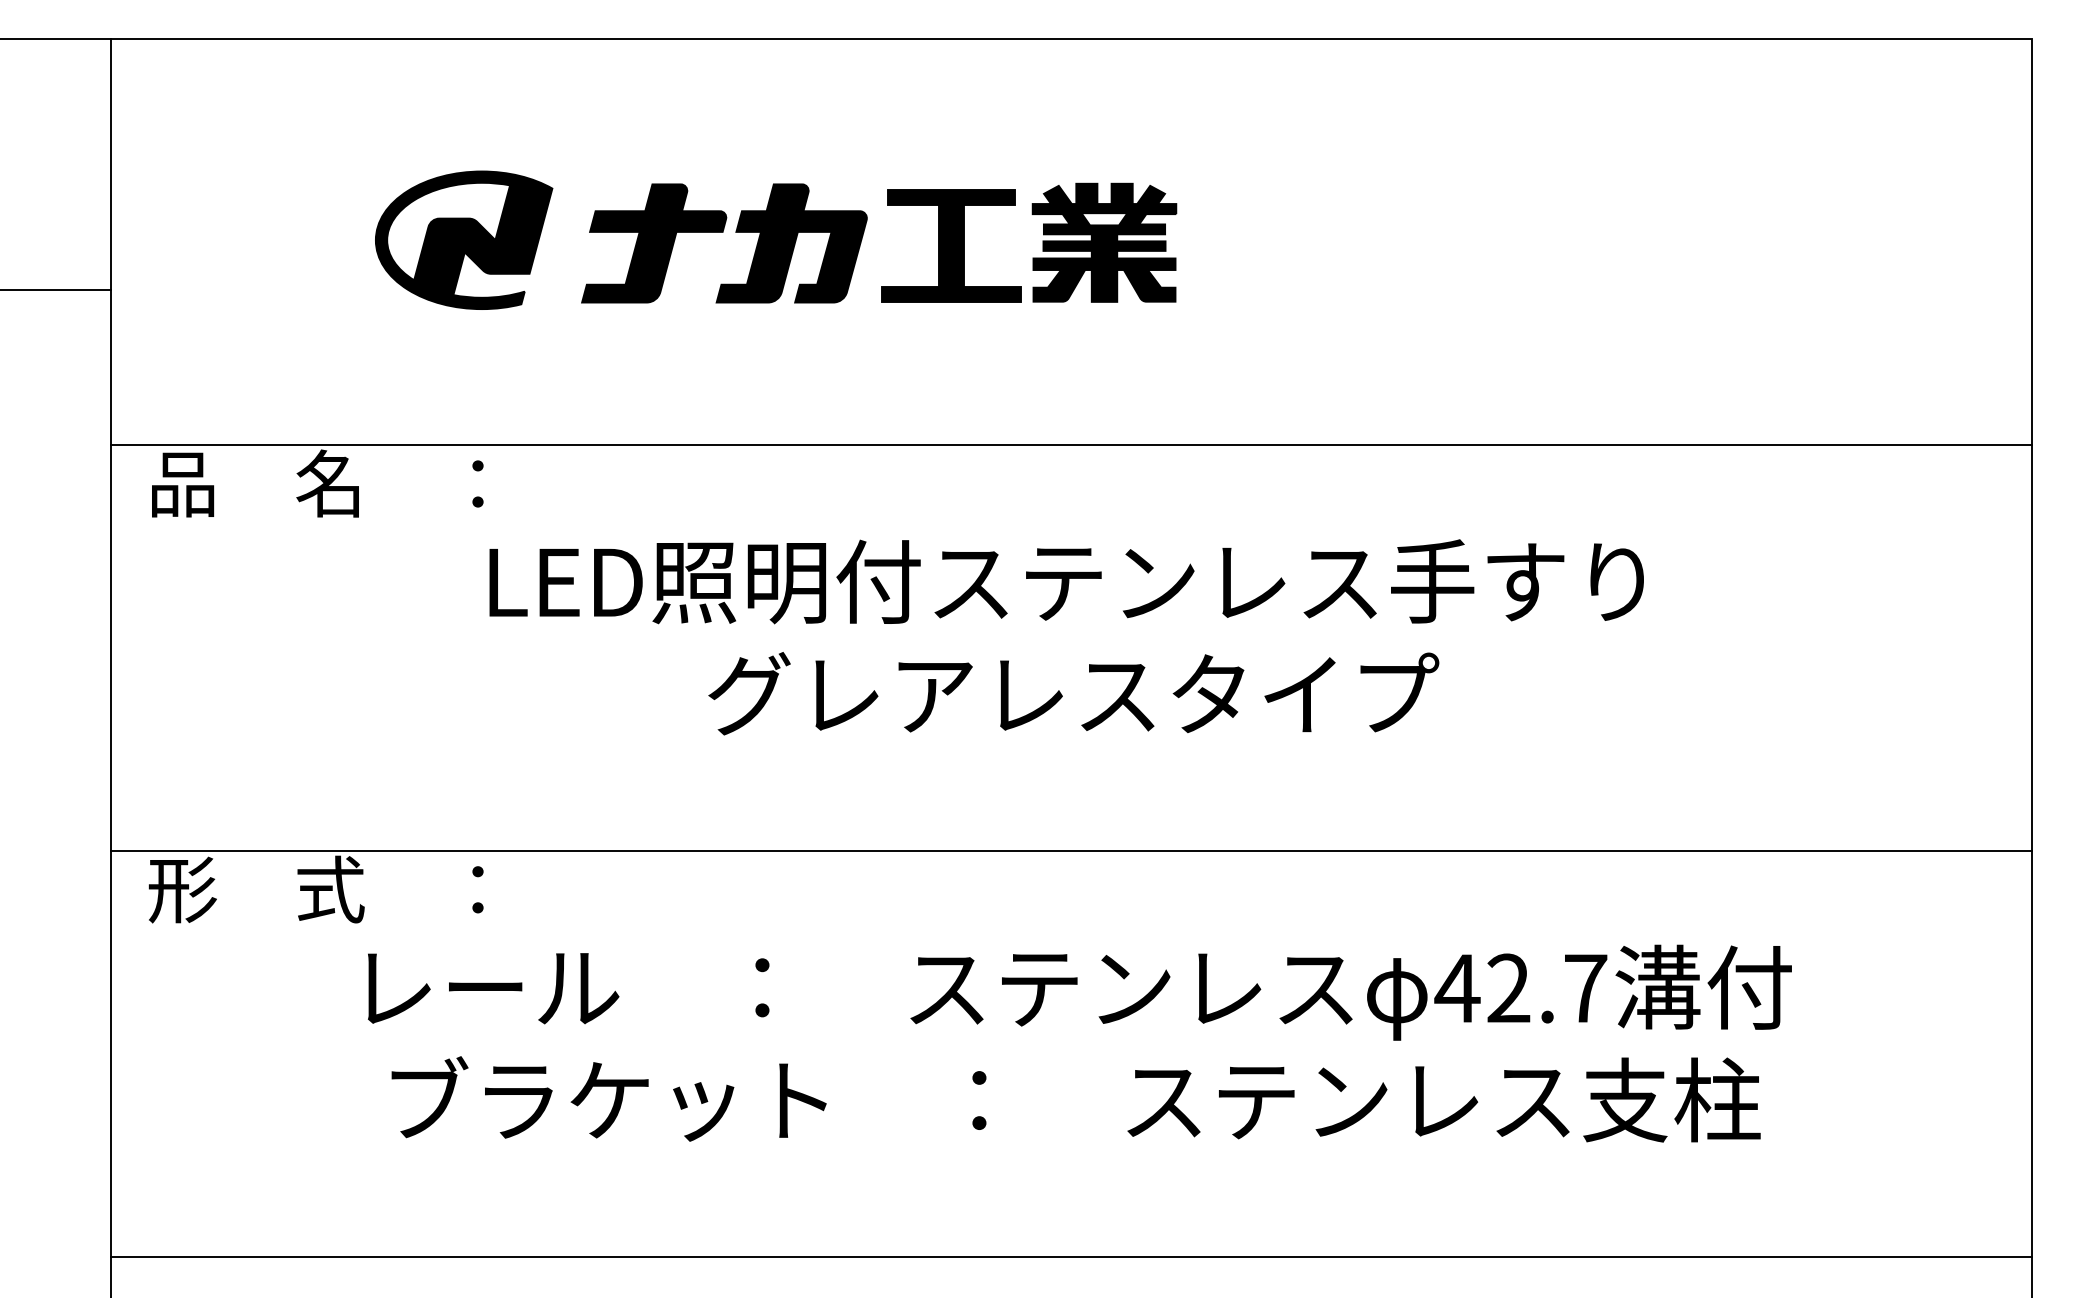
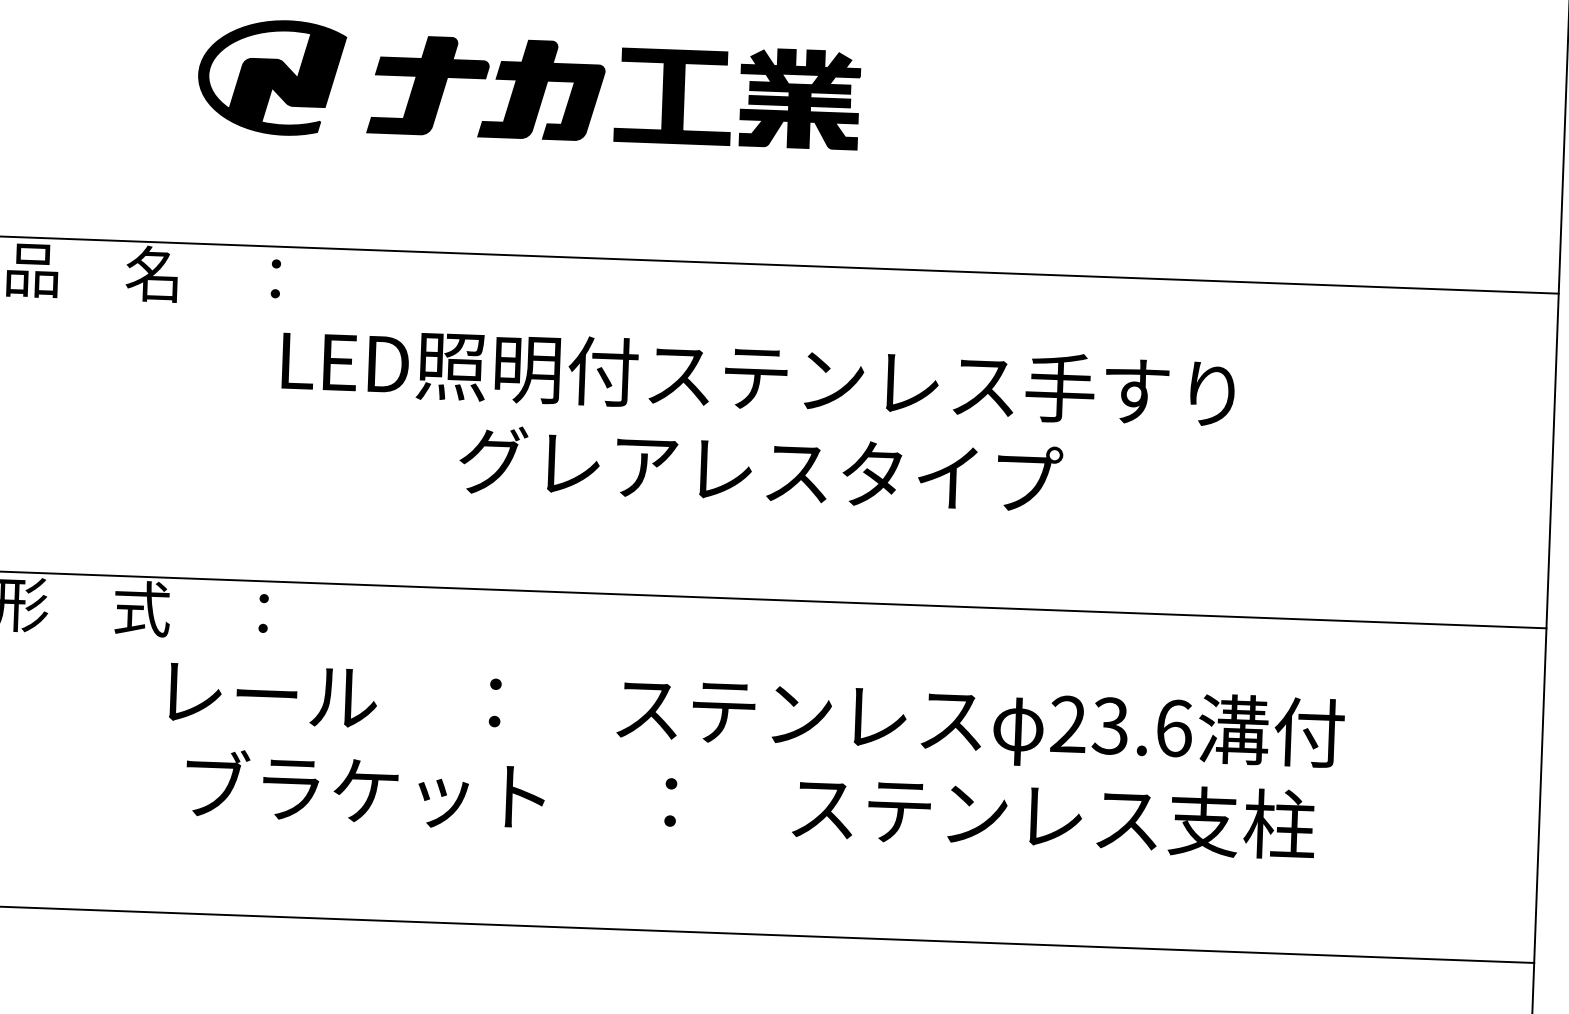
text: (1520, 988) -> (1120, 726), 42.7 -> 23.6

